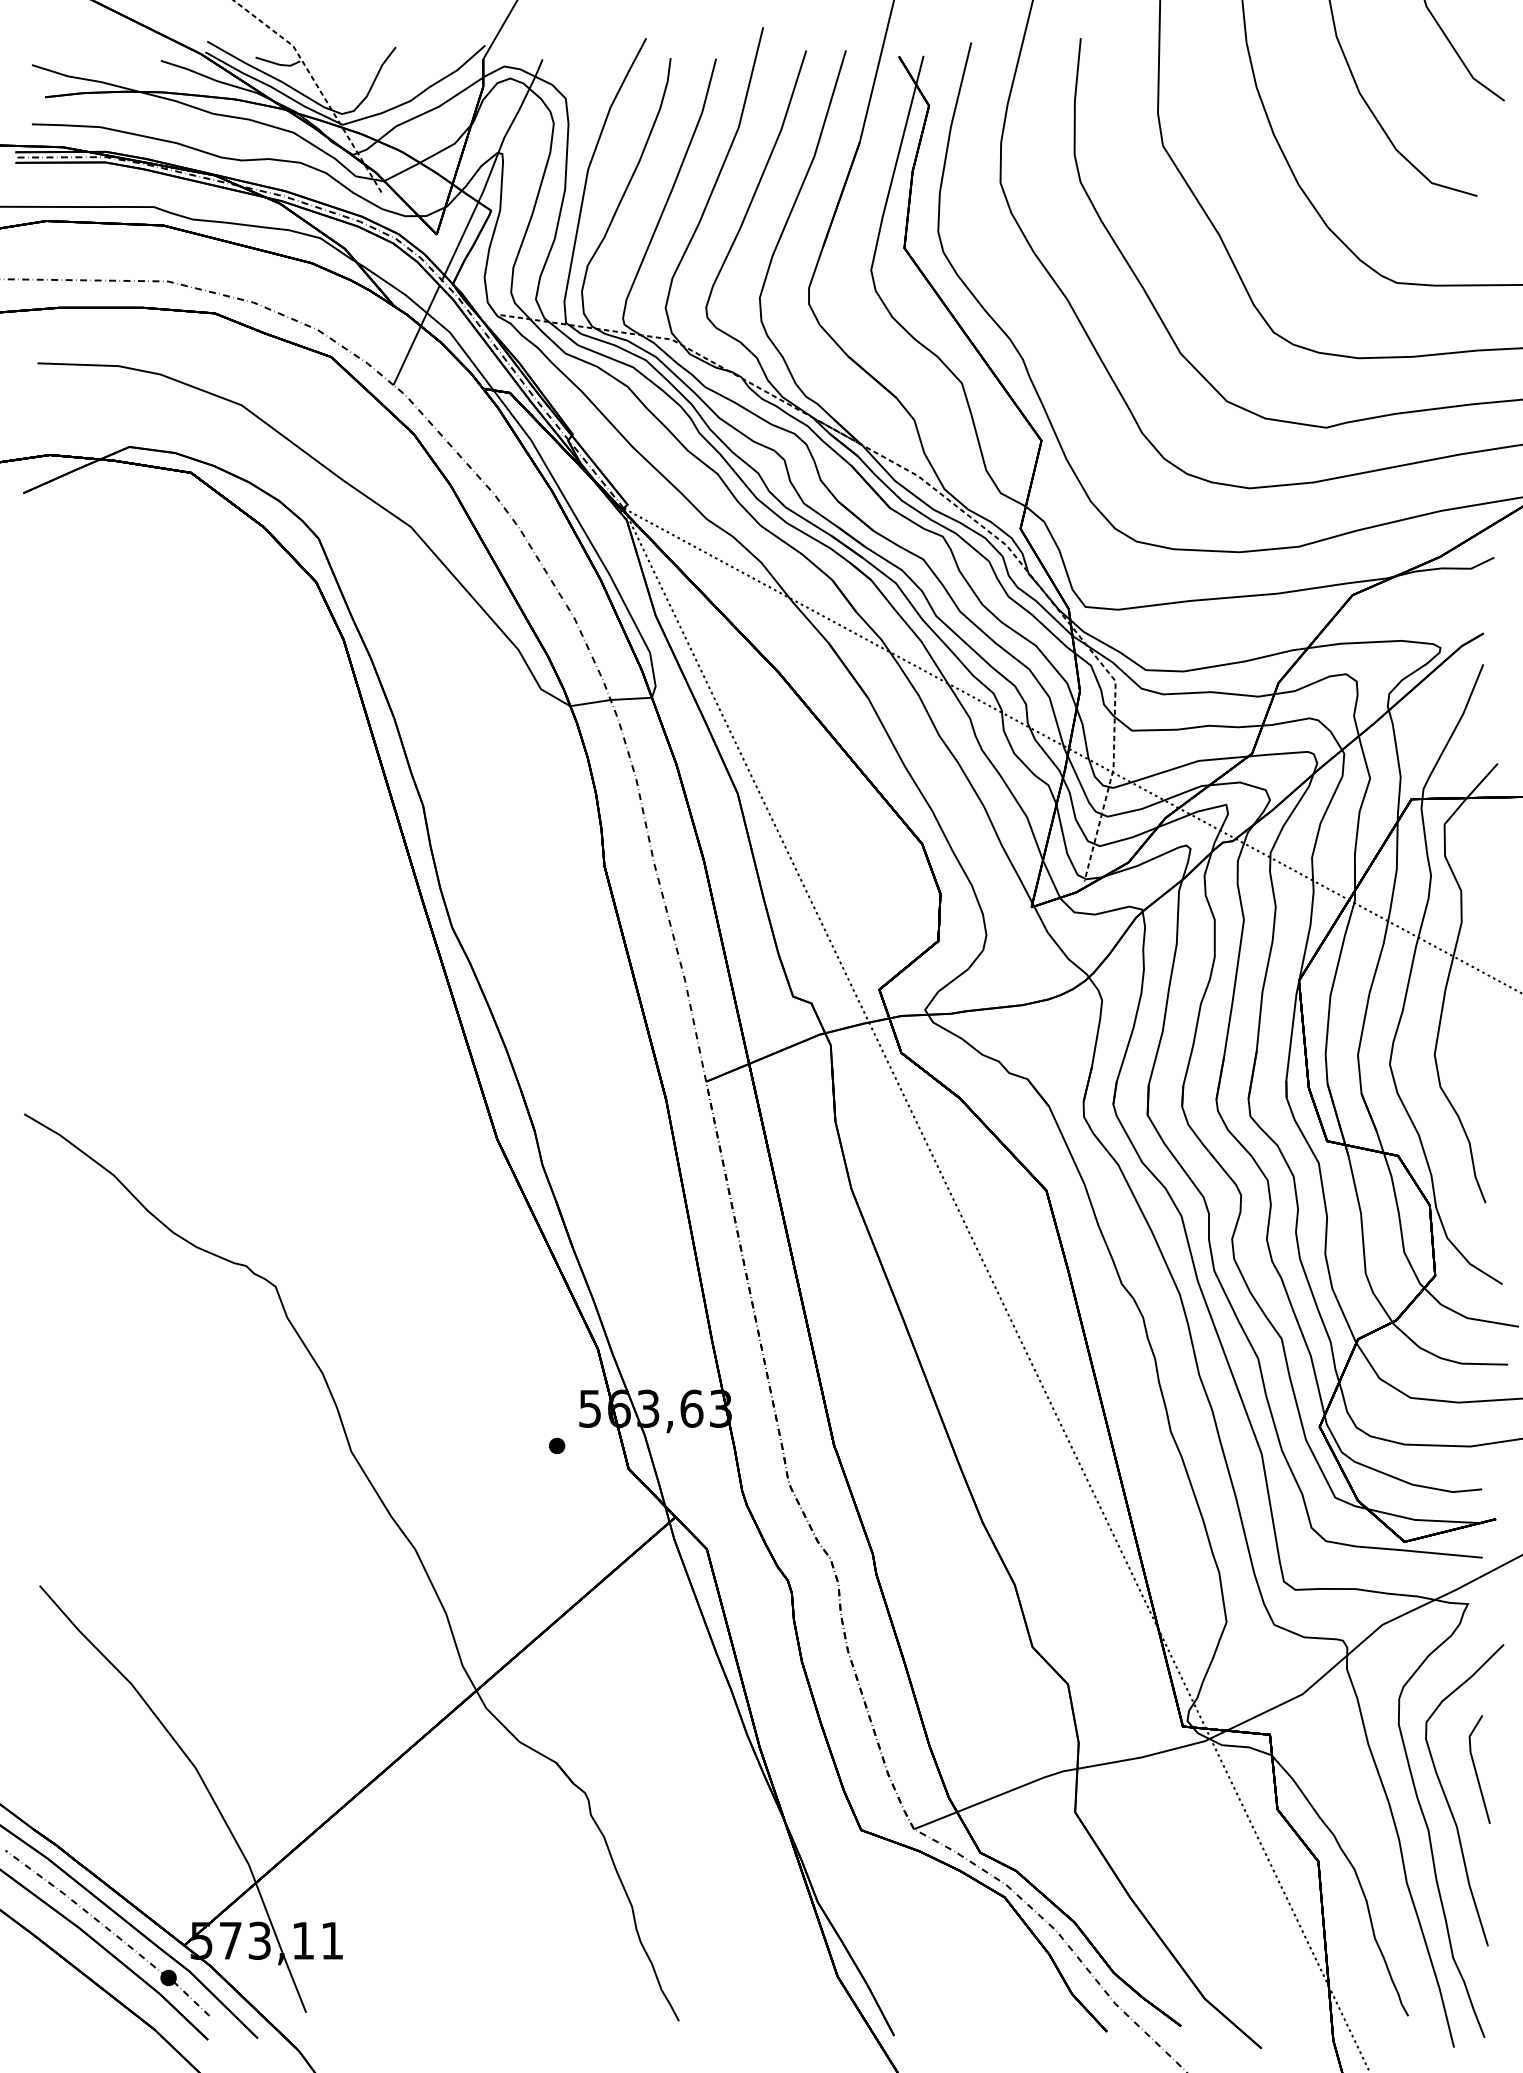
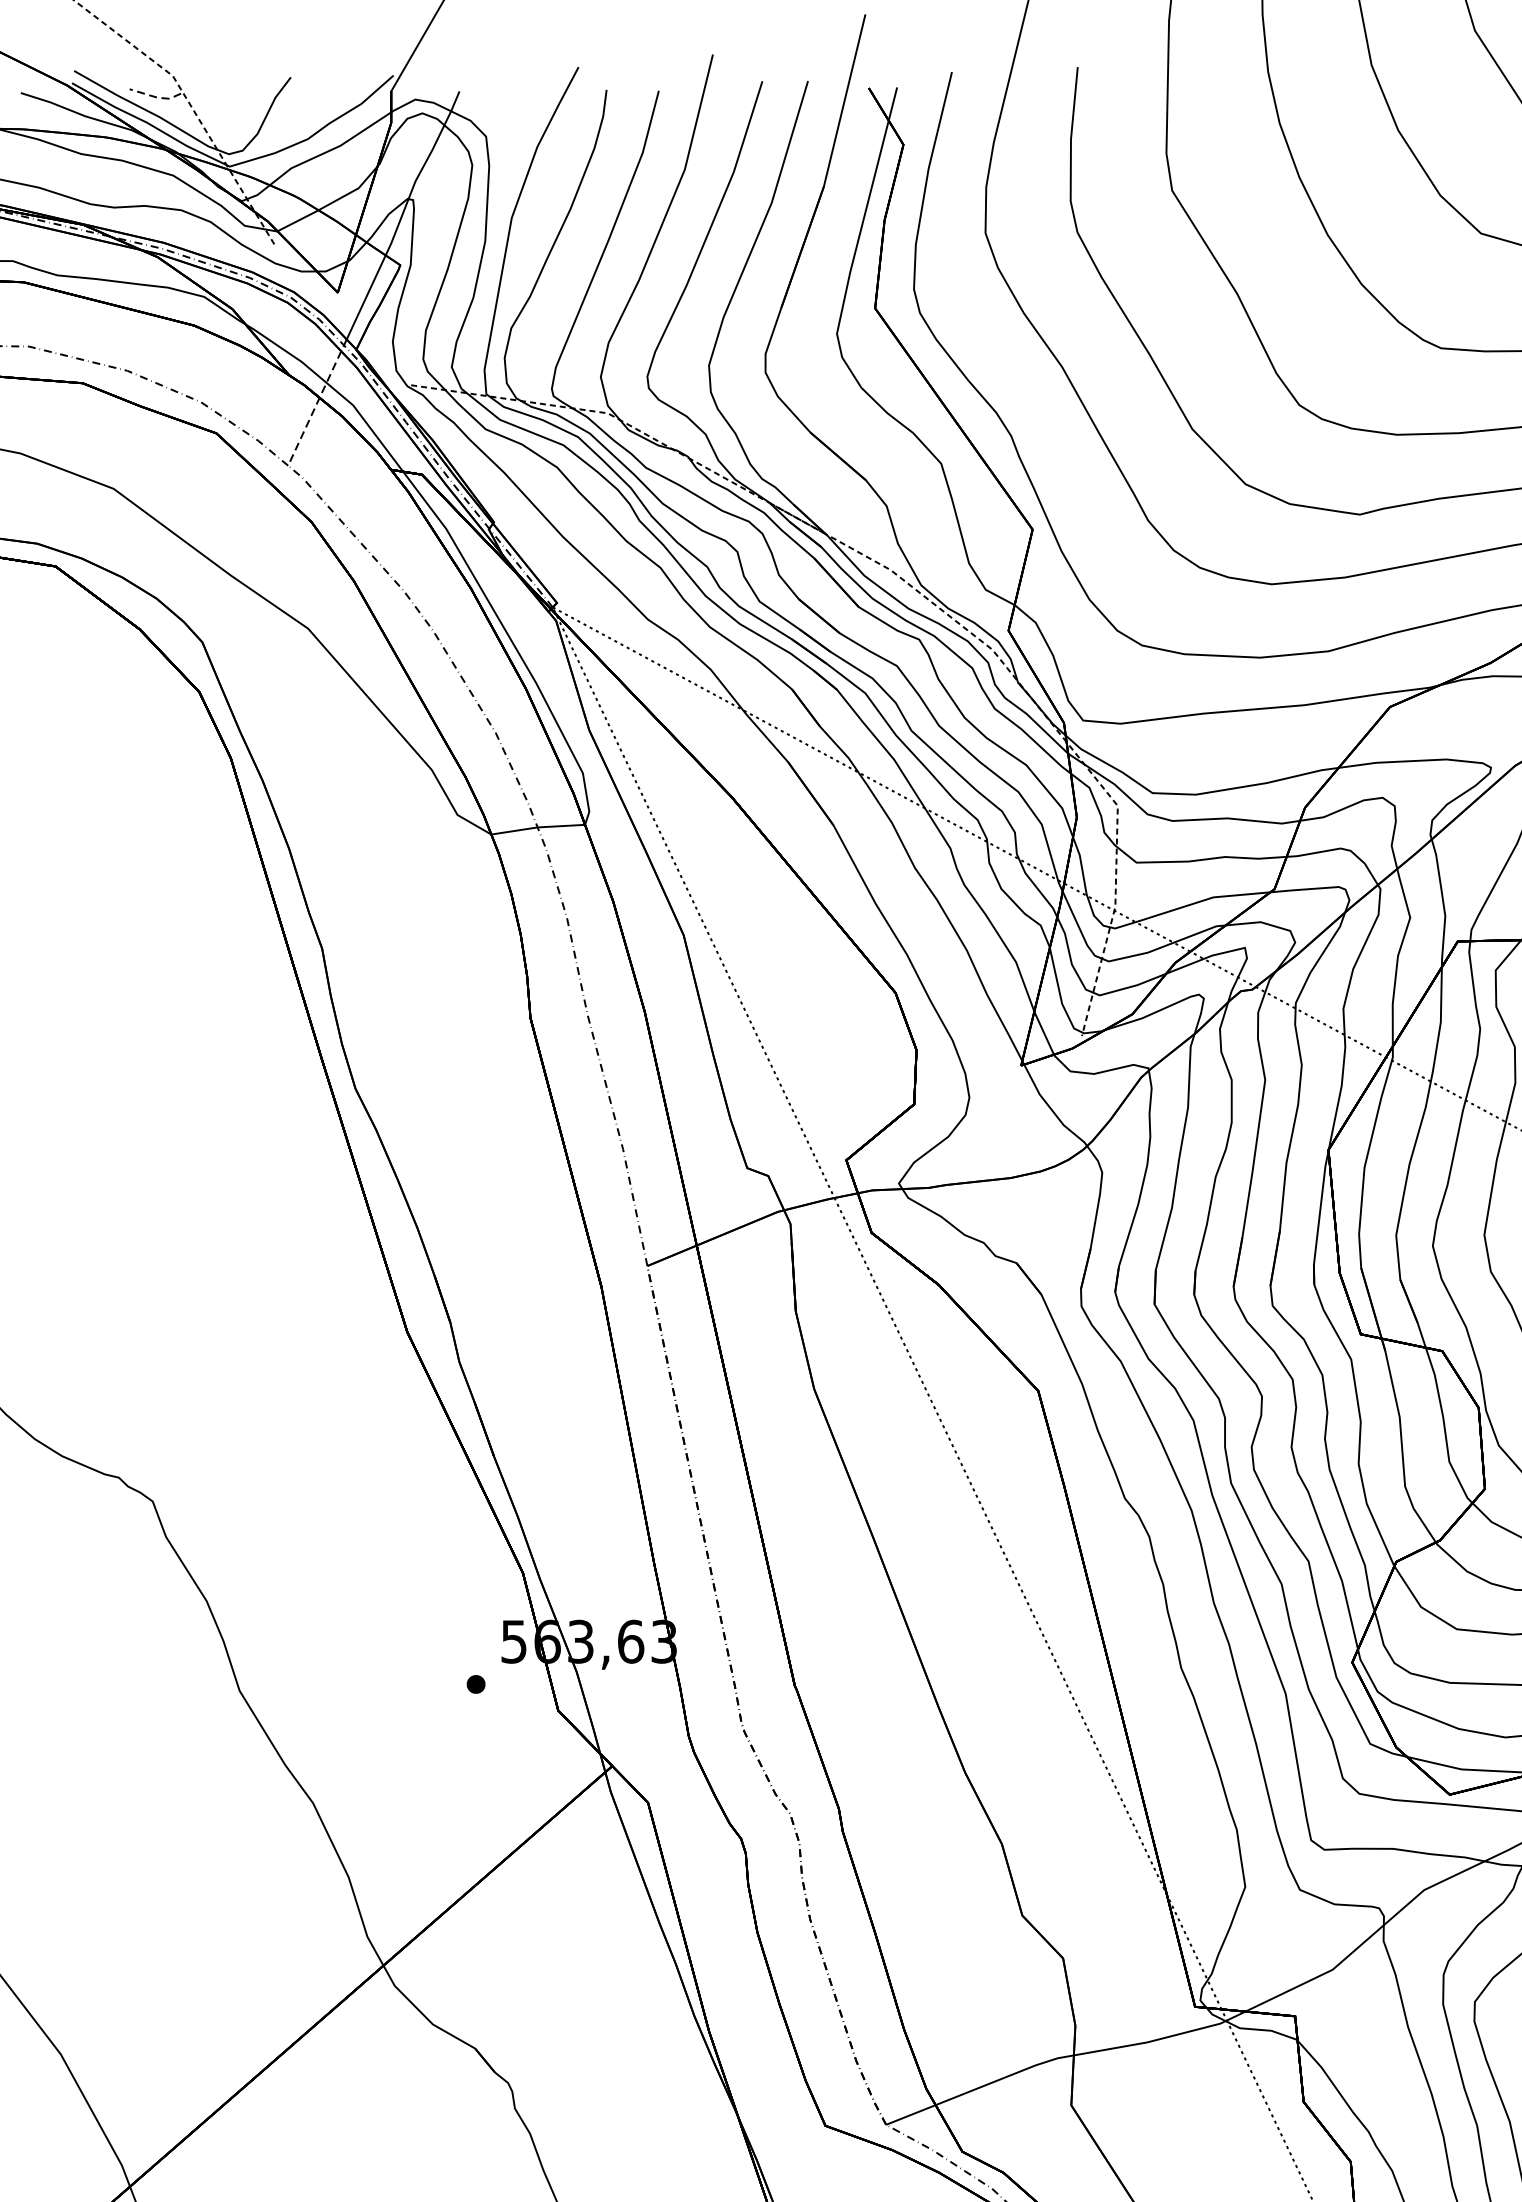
line: (278, 64) -> (156, 97), solid -> dashed
line: (416, 335) -> (314, 408), solid -> dashed

